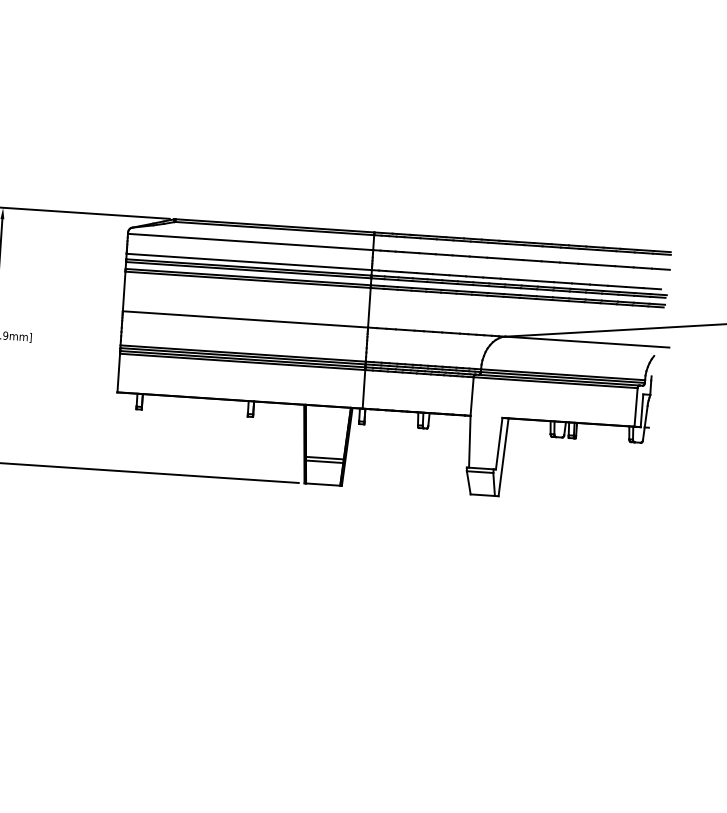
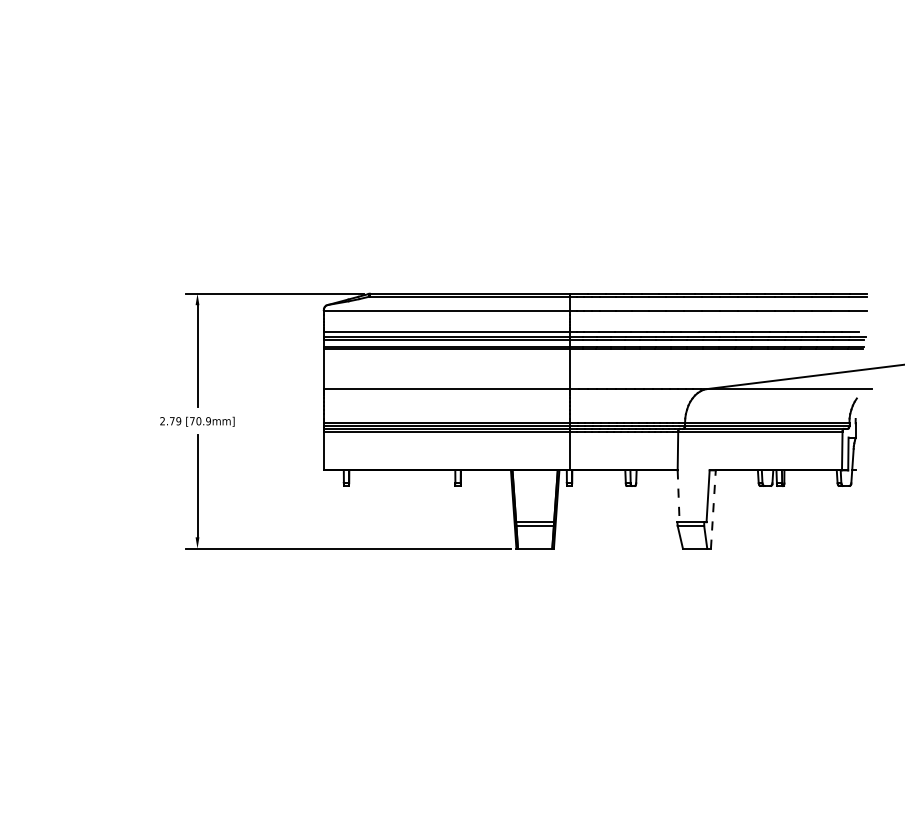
line: (469, 441) -> (678, 496), solid -> dashed
line: (503, 457) -> (713, 509), solid -> dashed

